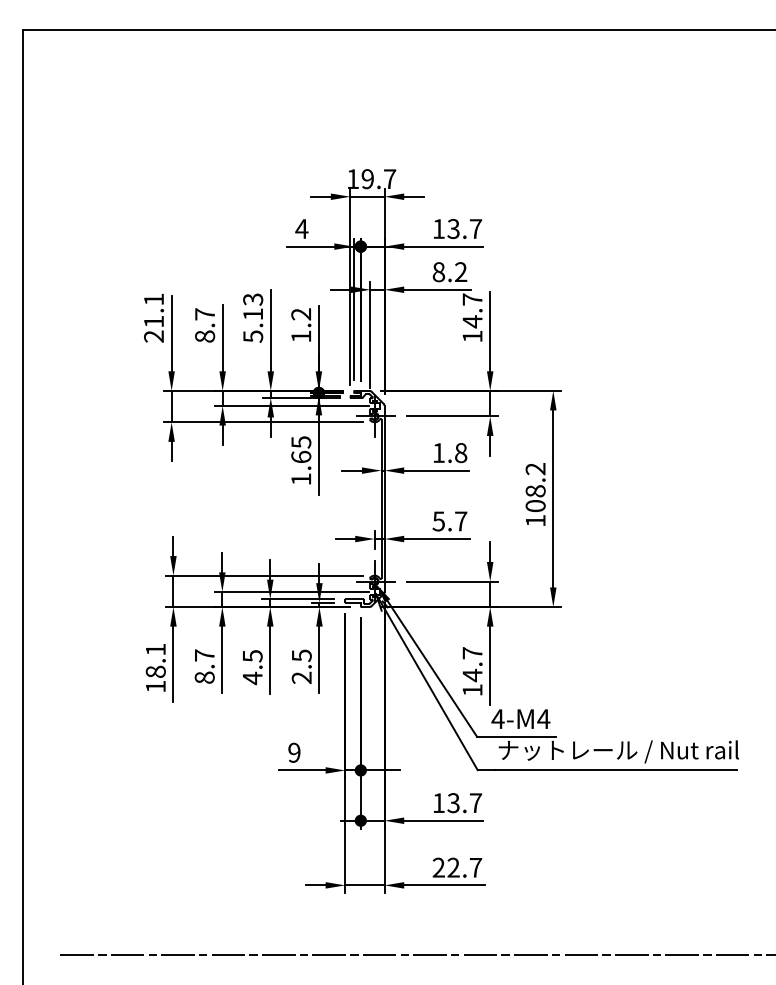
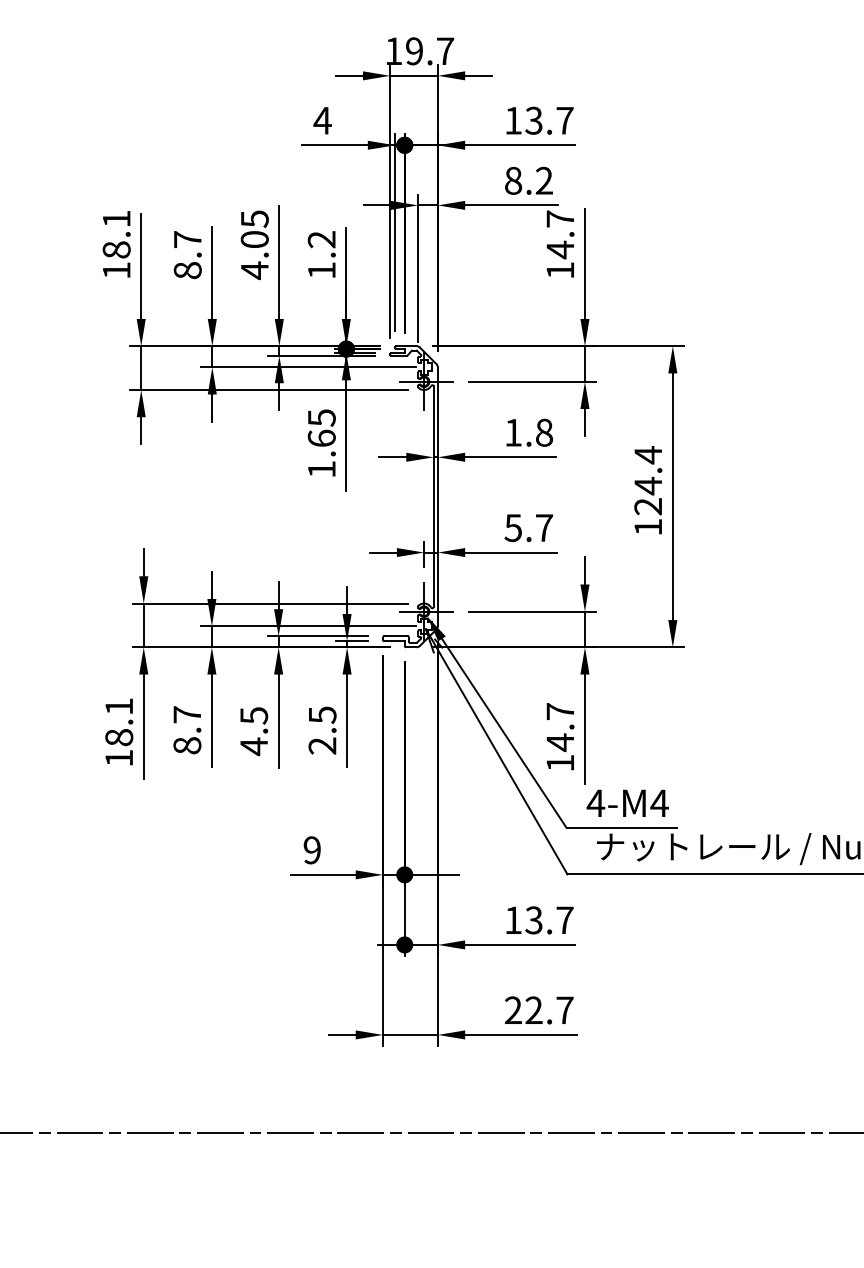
text: (253, 318) -> (255, 245), 5.13 -> 4.05
text: (154, 328) -> (117, 259), 21.1 -> 18.1
text: (535, 487) -> (648, 480), 108.2 -> 124.4

